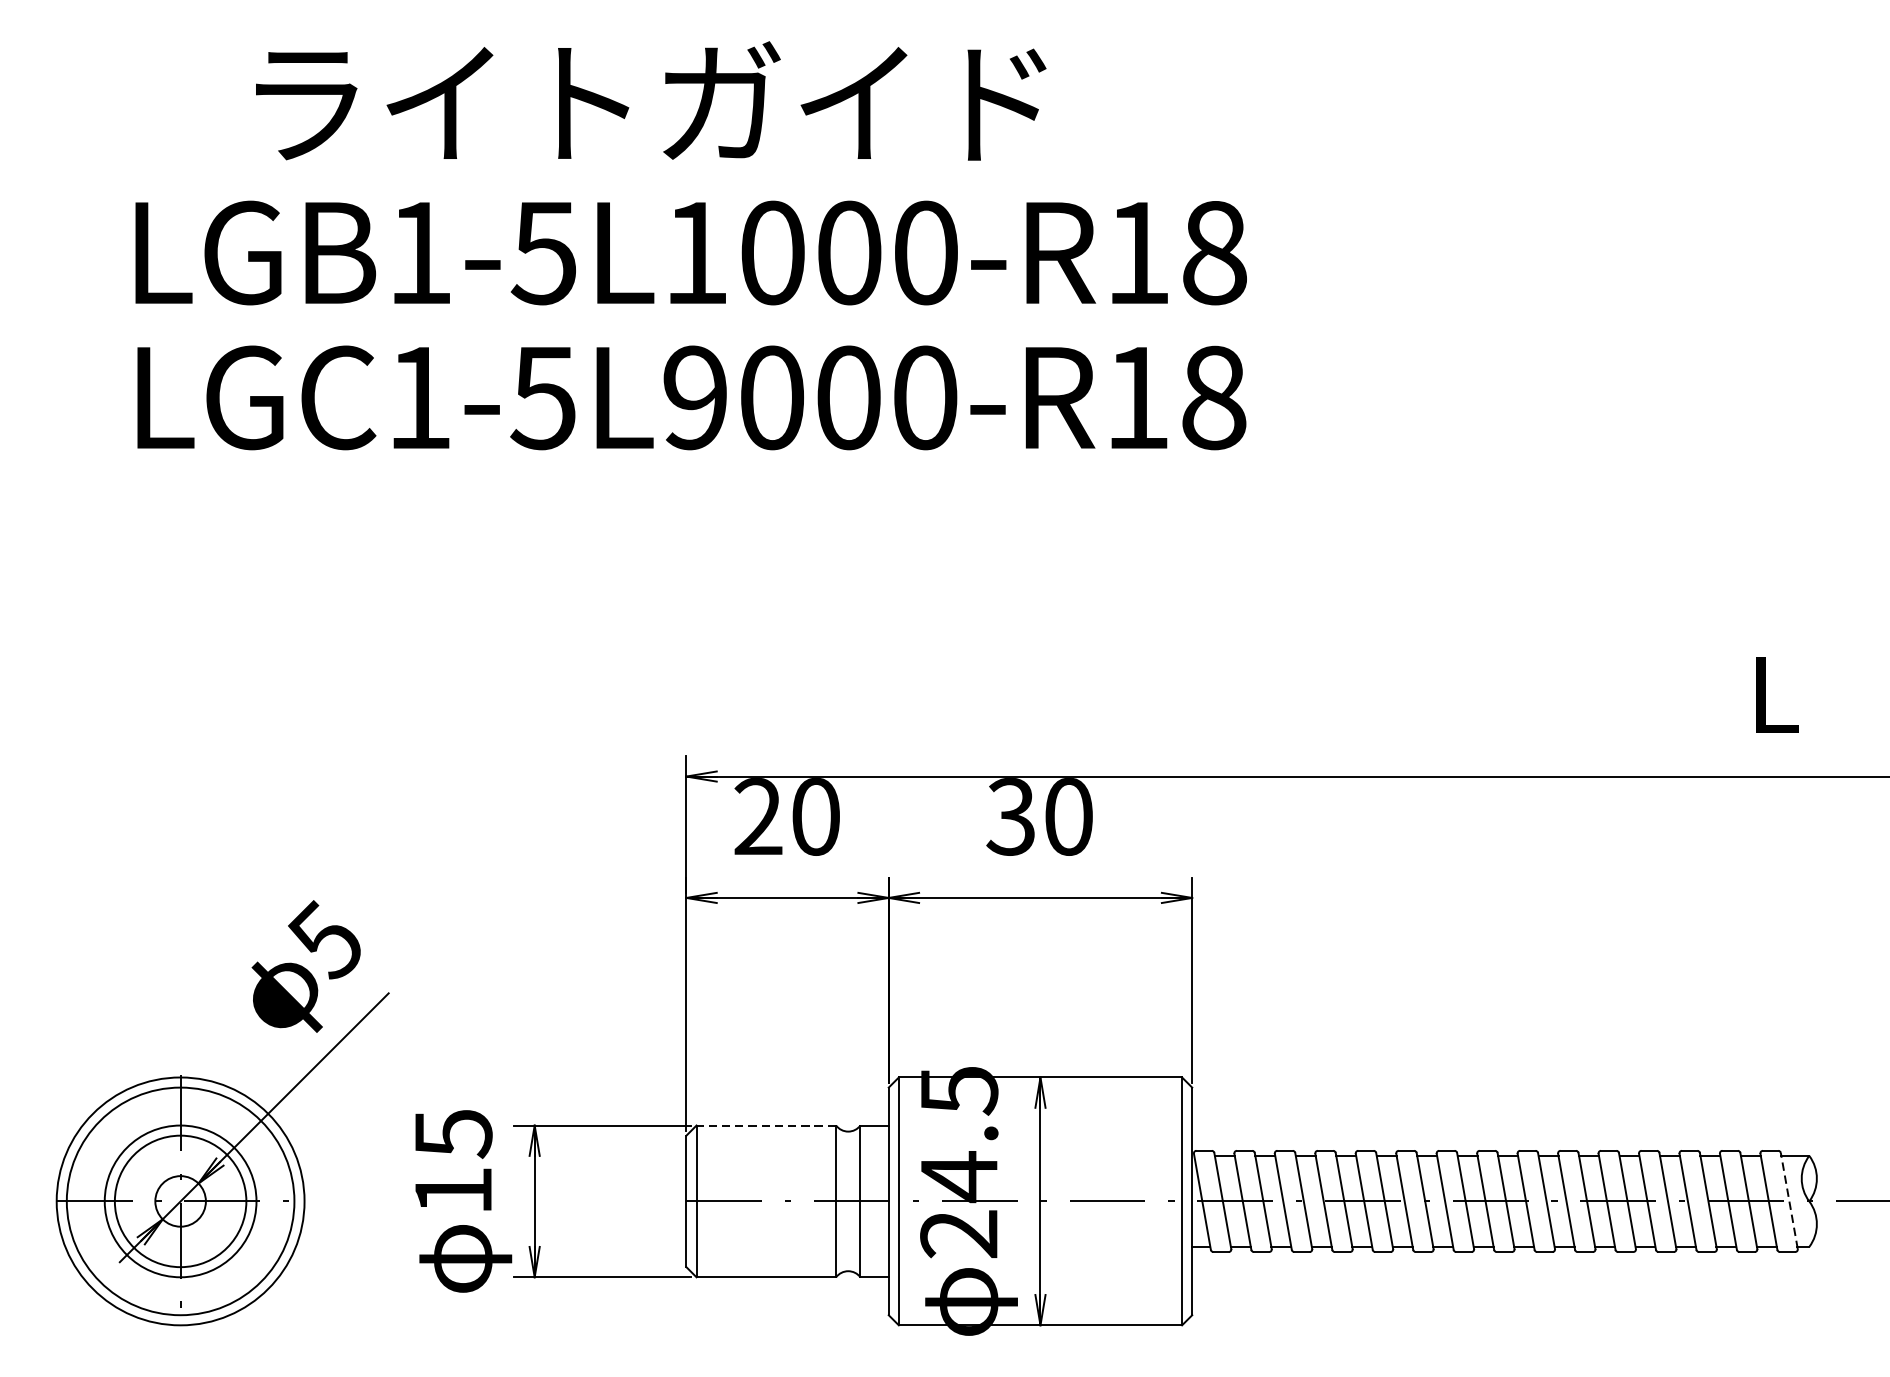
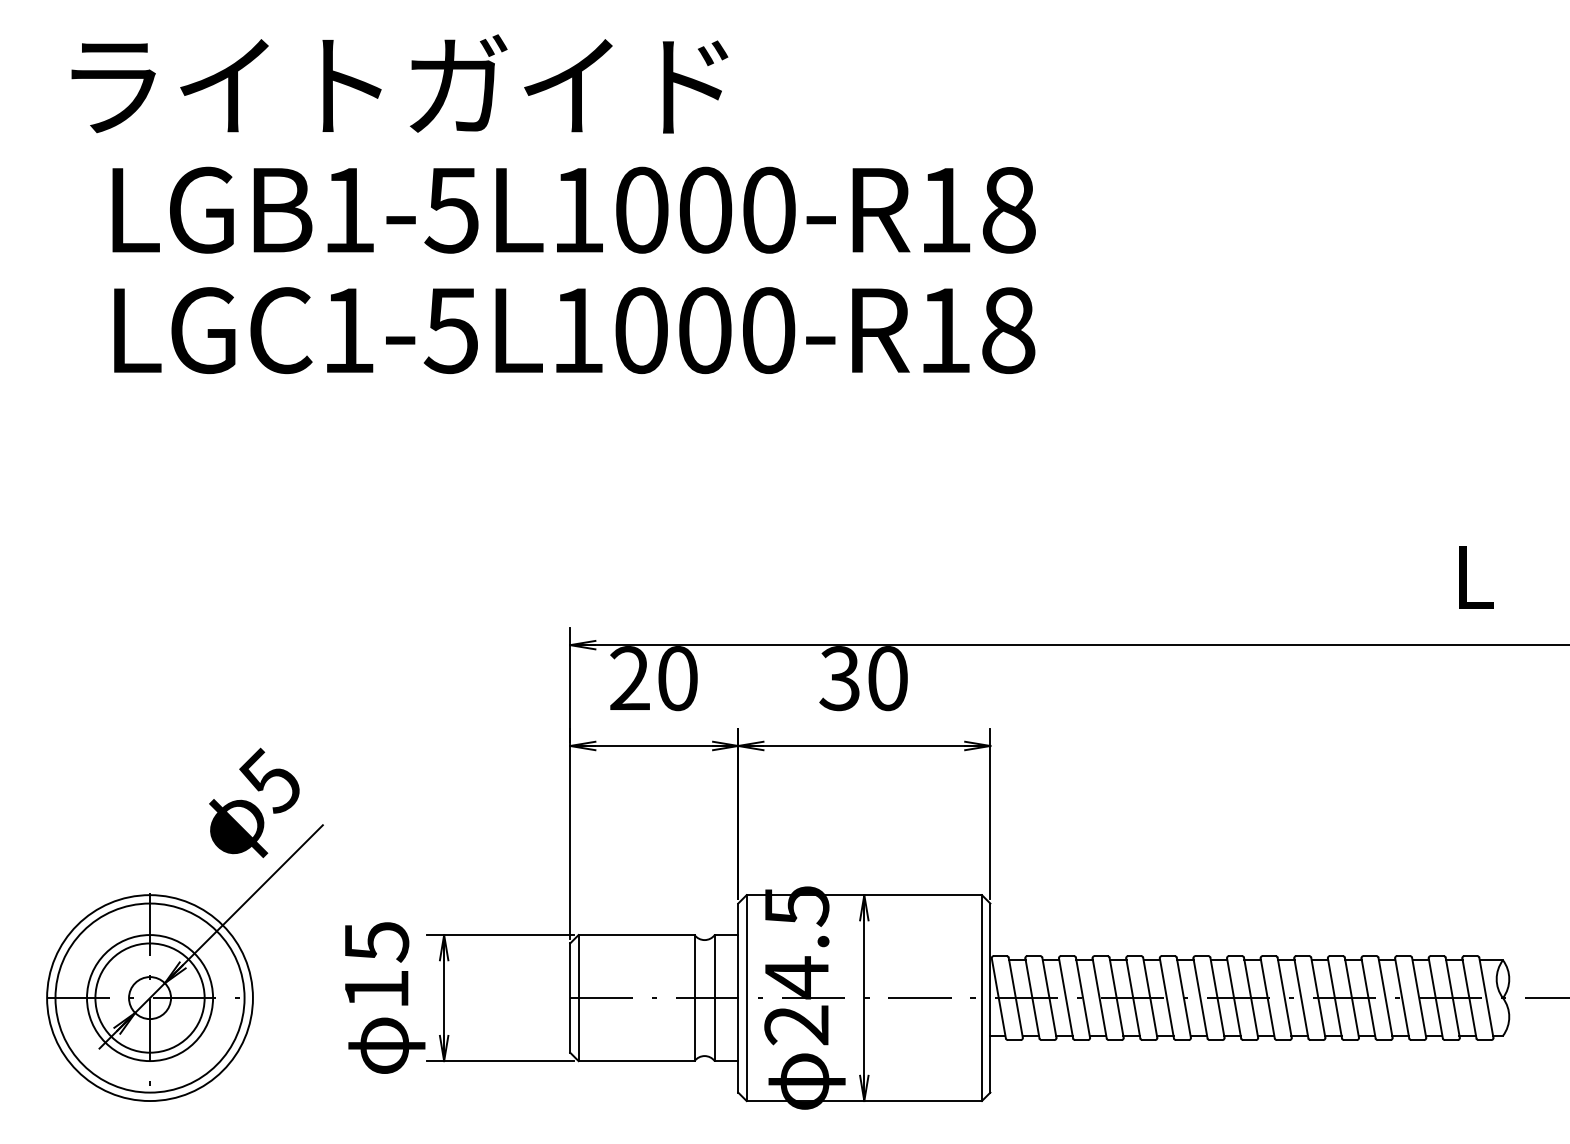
text: (650, 100) -> (399, 83), moved
text: (695, 397) -> (577, 330), LGC1-5L9000-R18 -> LGC1-5L1000-R18
line: (766, 1126) -> (636, 935), dashed -> solid
line: (1789, 1200) -> (1486, 997), dashed -> solid

